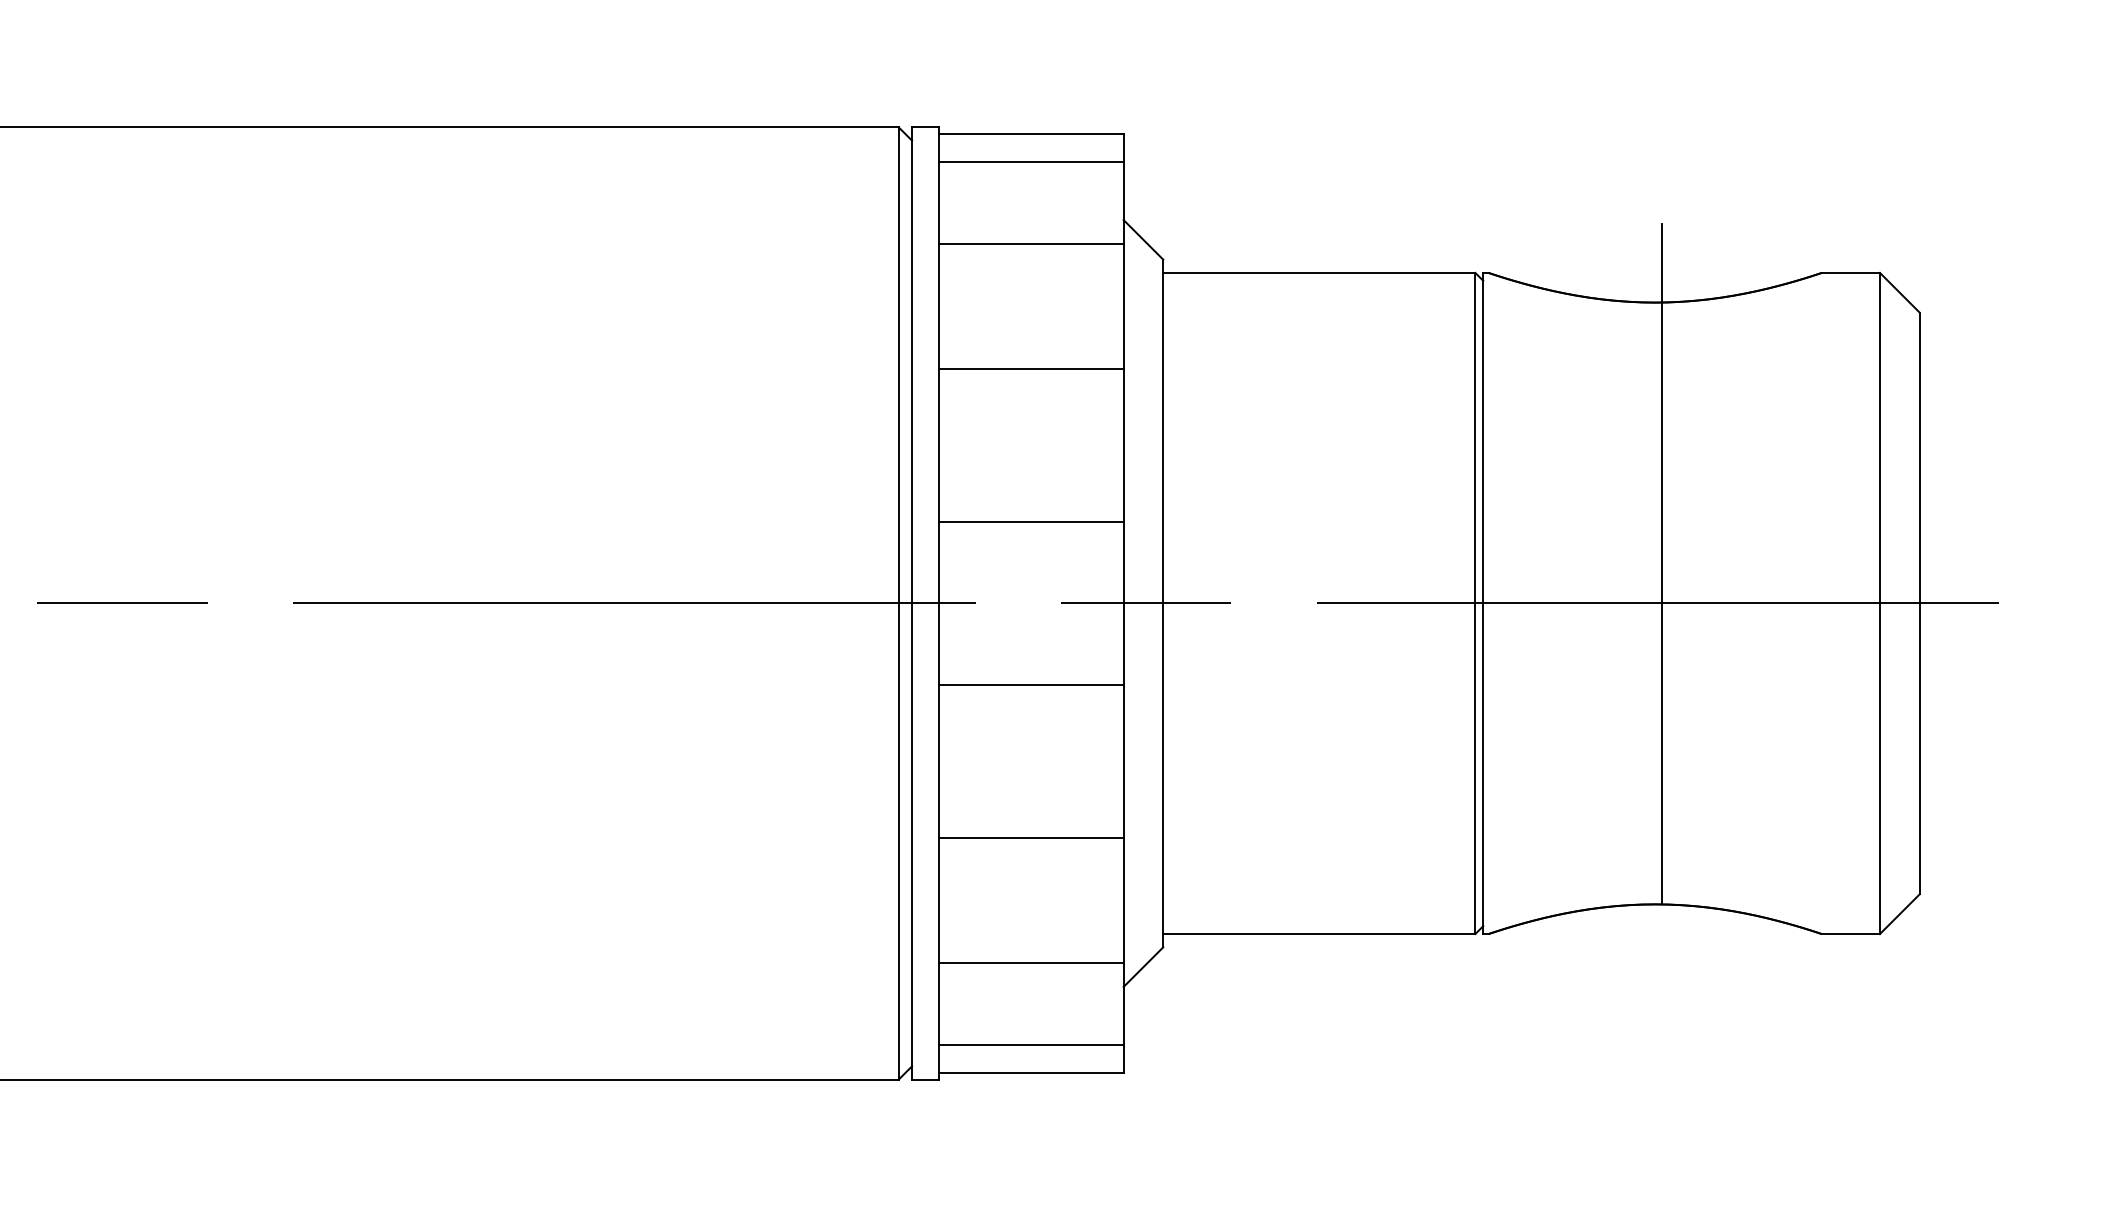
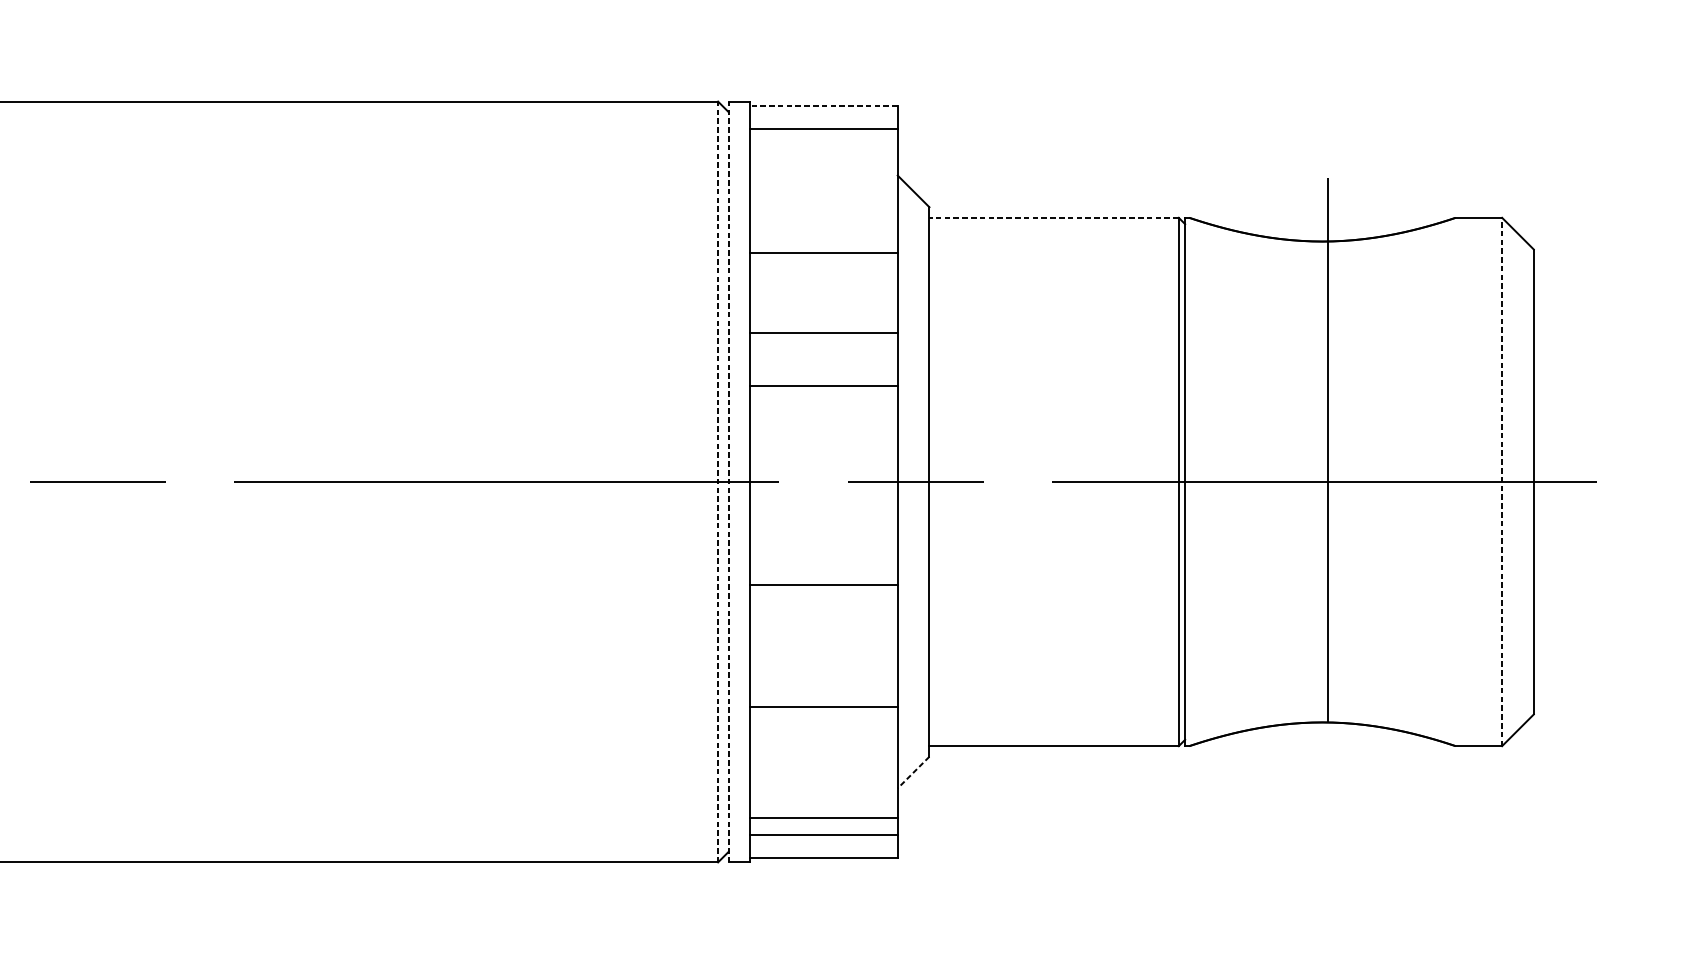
line: (1031, 133) -> (824, 106), solid -> dashed
line: (1030, 243) -> (823, 252), moved
line: (1318, 272) -> (1053, 217), solid -> dashed
line: (1030, 368) -> (823, 332), moved
line: (1030, 521) -> (823, 386), moved
line: (898, 602) -> (717, 481), solid -> dashed
line: (912, 602) -> (729, 481), solid -> dashed
line: (1879, 603) -> (1501, 482), solid -> dashed
line: (1030, 685) -> (823, 585), moved
line: (1030, 838) -> (823, 707), moved
line: (1030, 963) -> (823, 817), moved
line: (1143, 967) -> (913, 772), solid -> dashed

